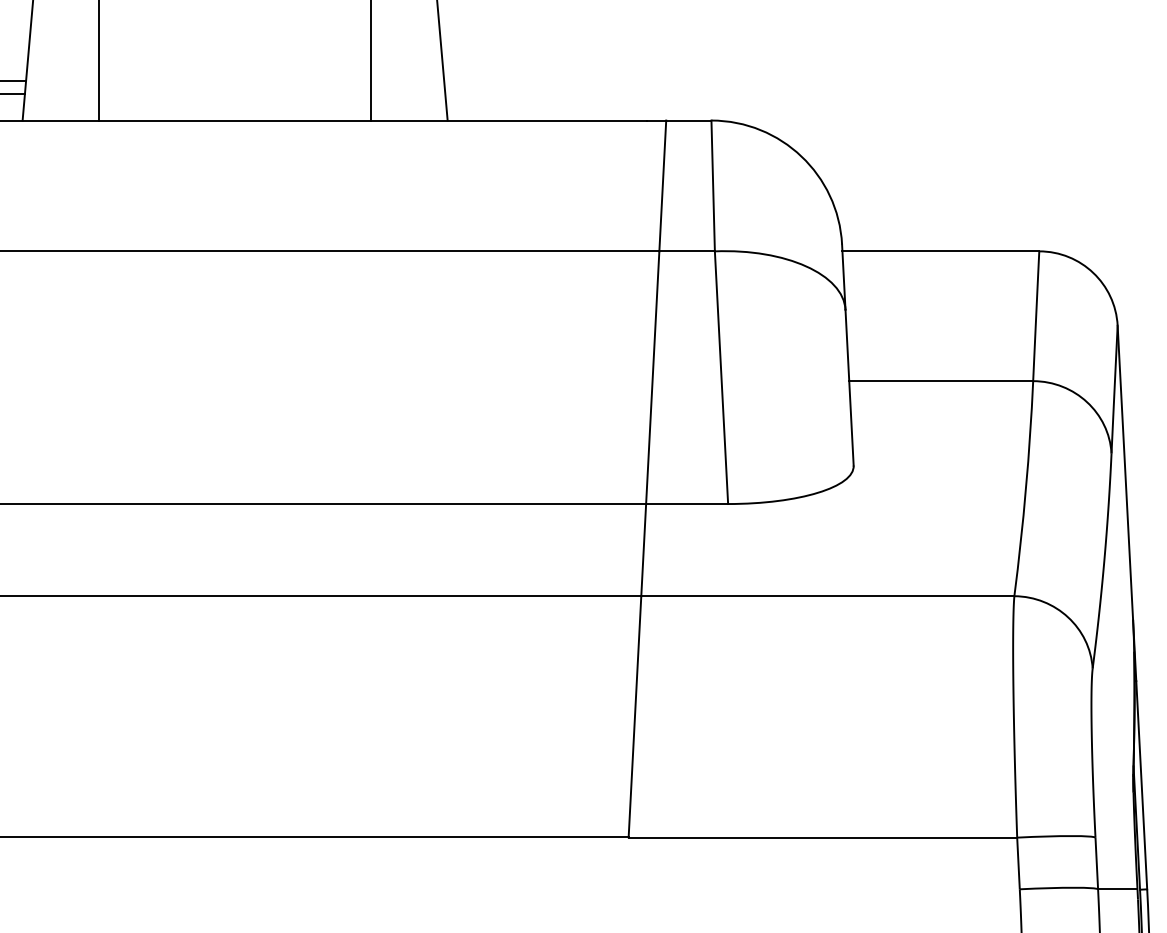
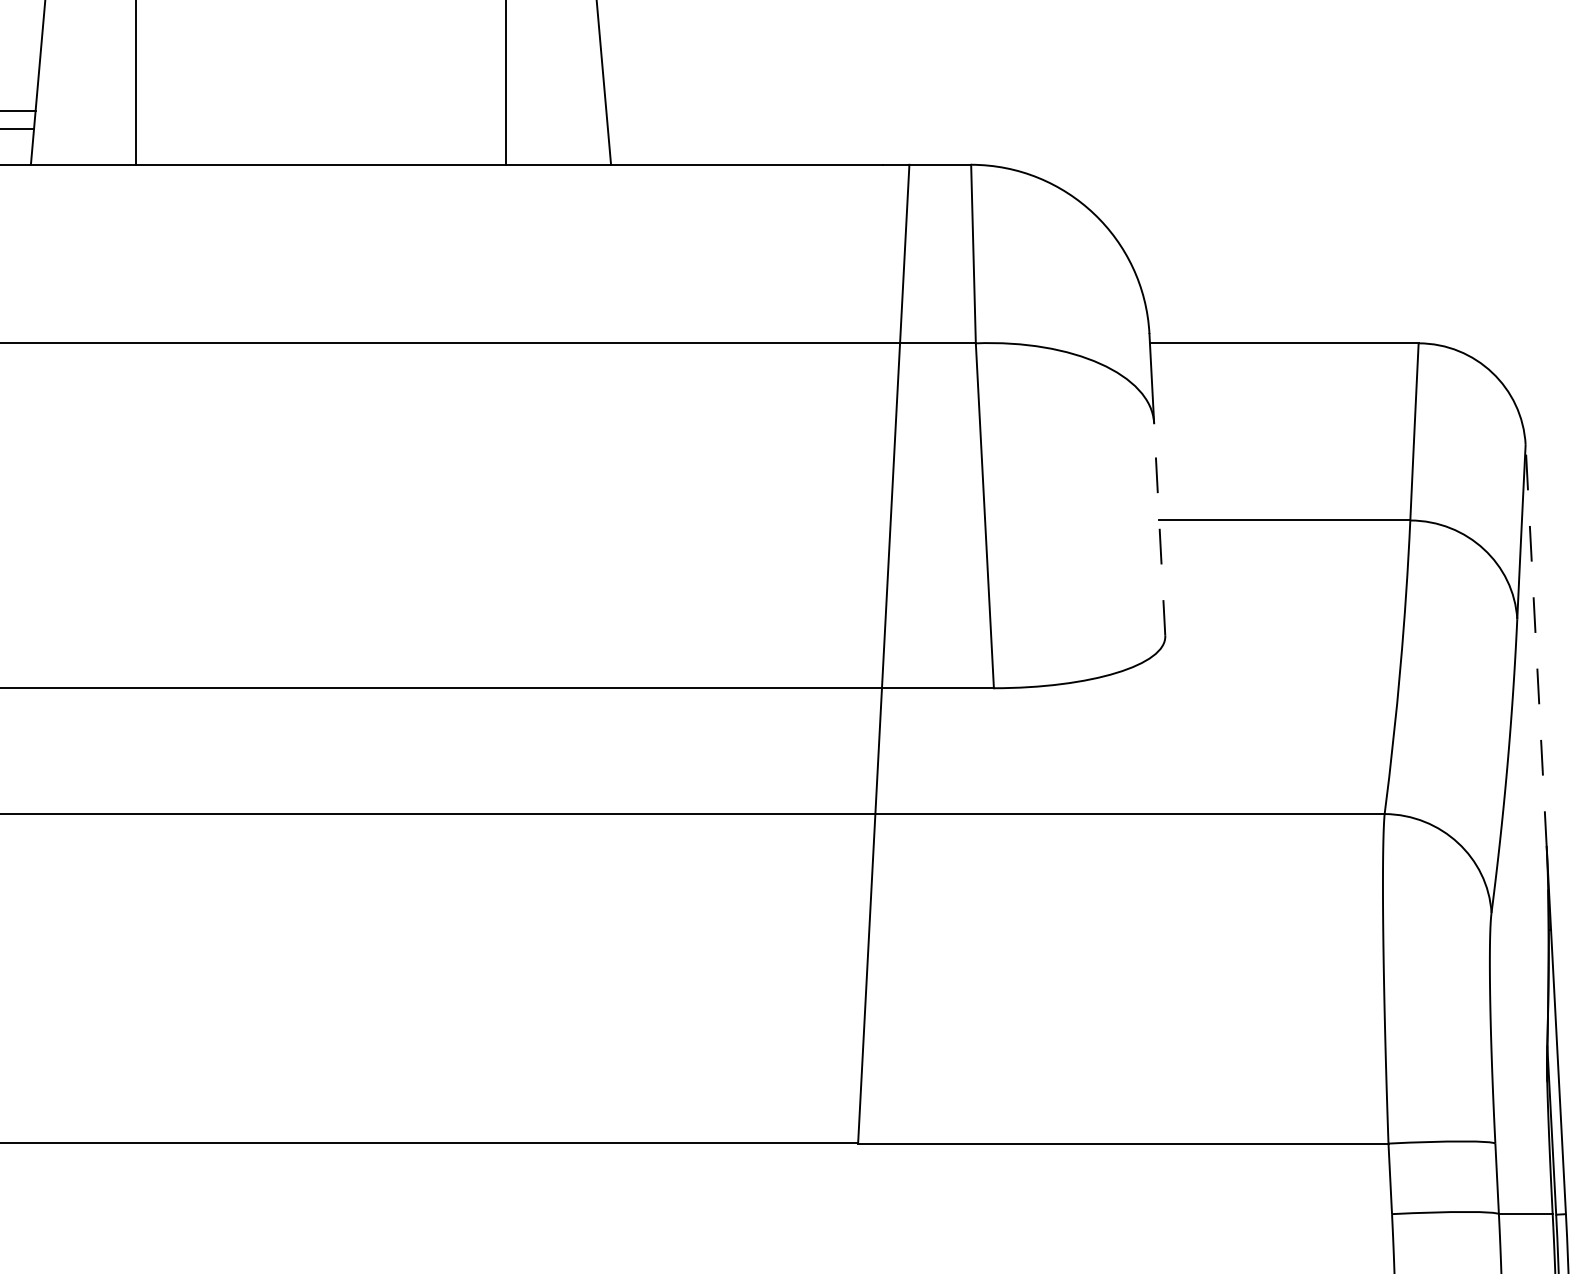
line: (849, 387) -> (1159, 529), solid -> dashed
line: (1125, 472) -> (1536, 645), solid -> dashed

